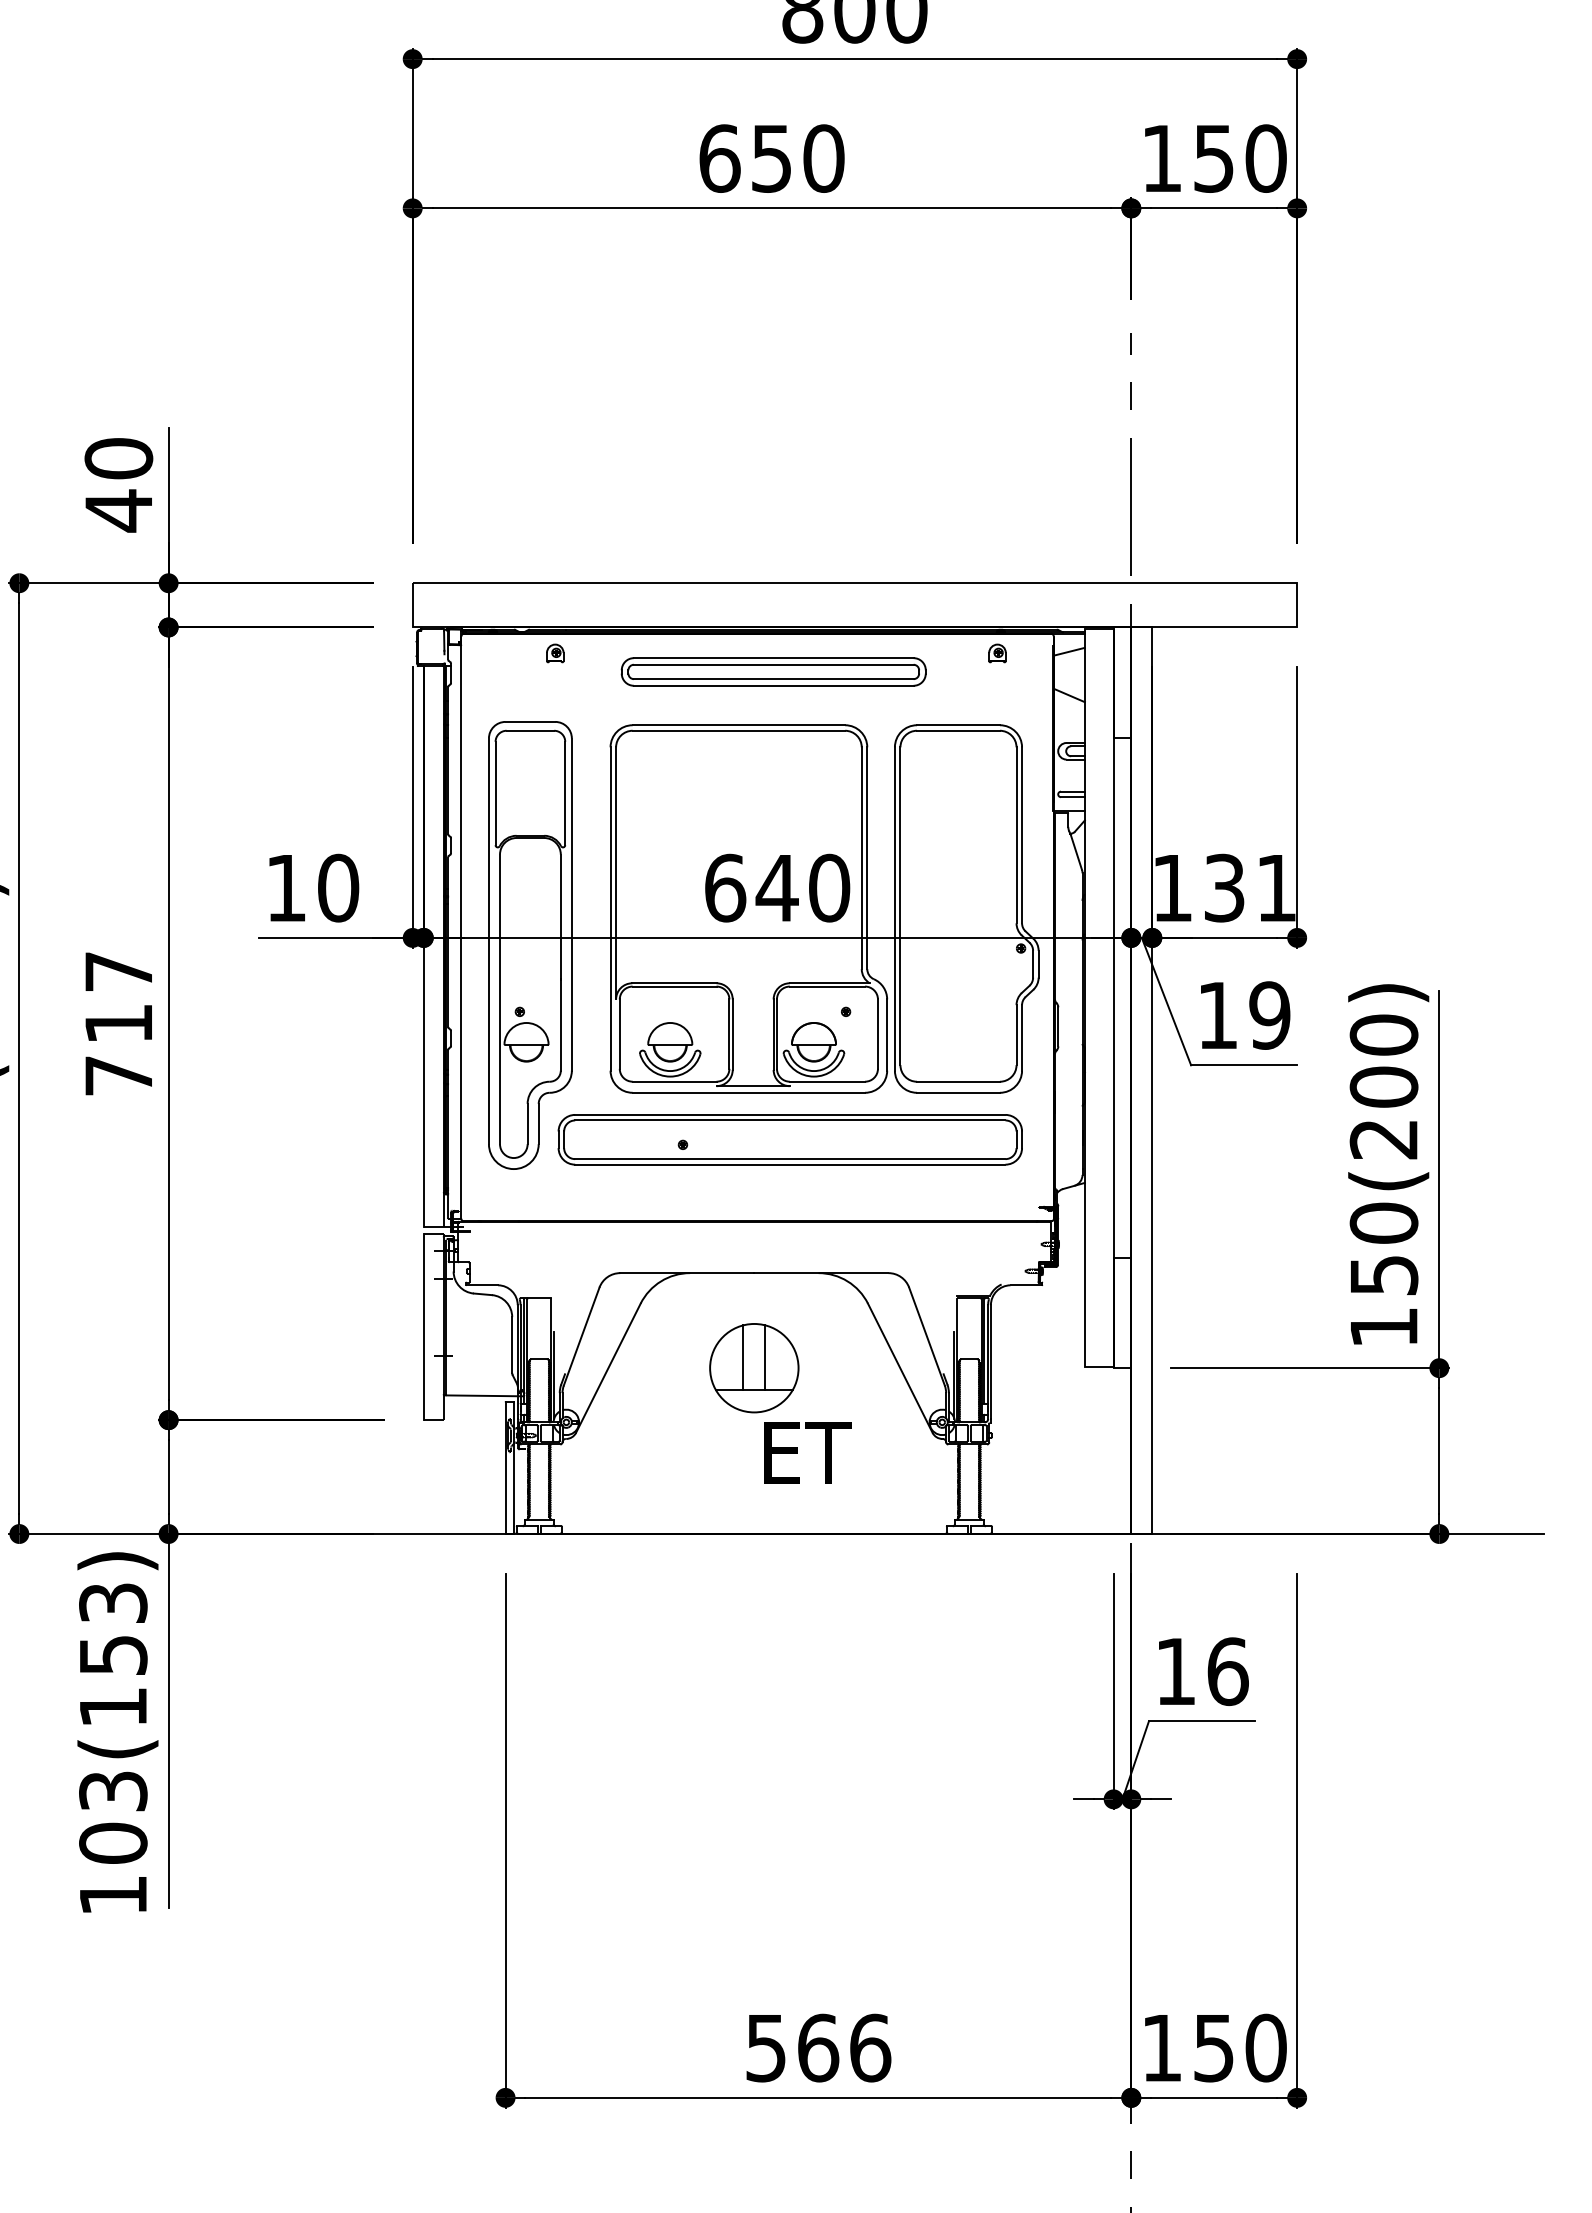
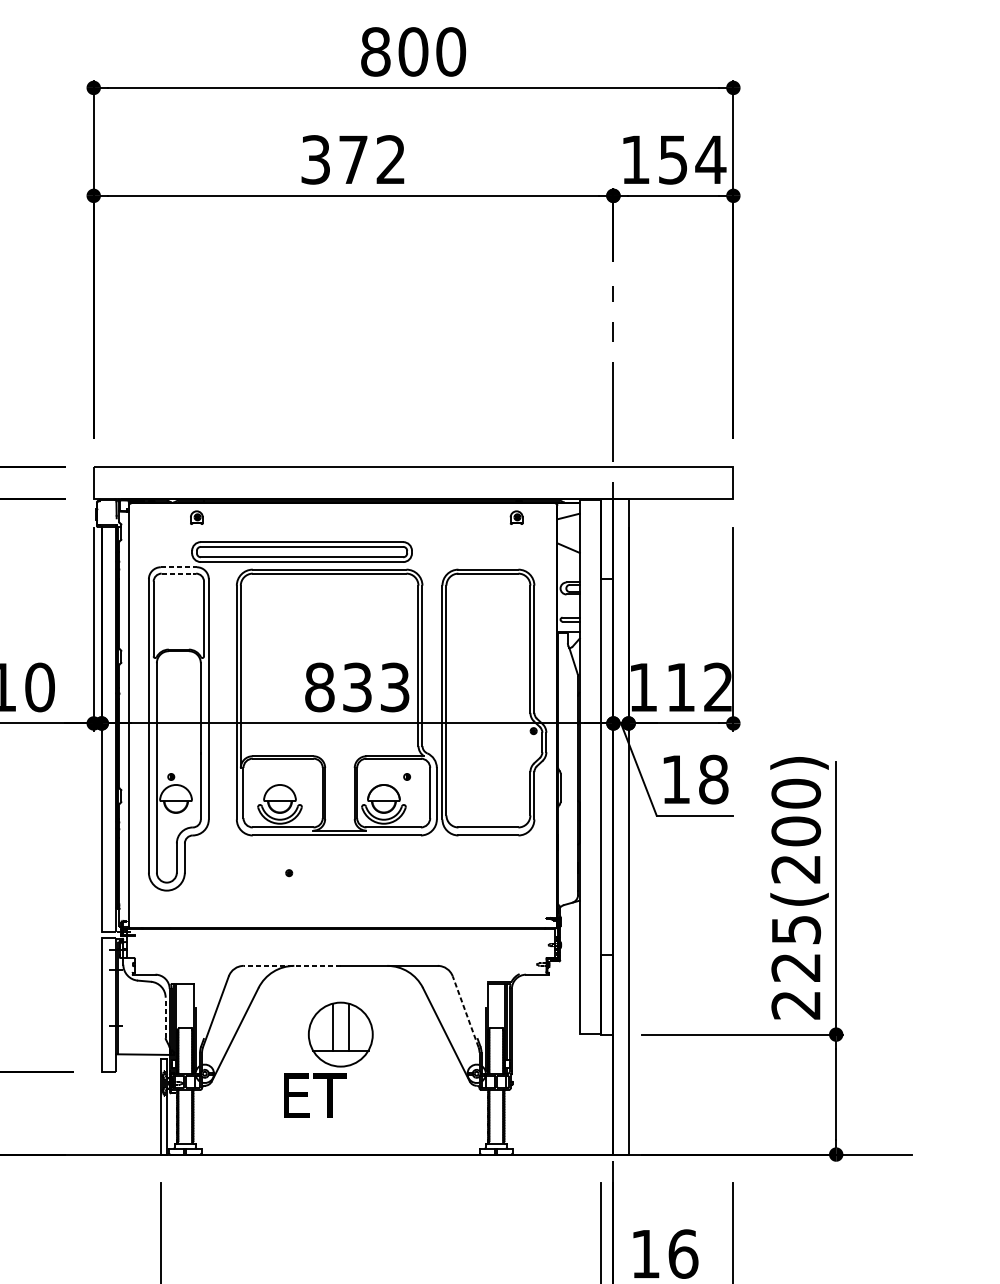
text: (771, 158) -> (353, 159), 650 -> 372
text: (1265, 158) -> (710, 159), 150 -> 154
part: (773, 671) -> (301, 551), moved
line: (530, 721) -> (178, 566), solid -> dashed
line: (530, 730) -> (178, 573), solid -> dashed
text: (777, 887) -> (357, 686), 640 -> 833
text: (1250, 887) -> (699, 686), 131 -> 112
text: (1269, 1015) -> (713, 779), 19 -> 18
part: (789, 1139) -> (366, 869), removed
line: (686, 1273) -> (291, 966), solid -> dashed
text: (1383, 1274) -> (795, 966), 150(200) -> 225(200)
line: (926, 1336) -> (465, 1011), solid -> dashed
line: (512, 1345) -> (165, 1018), solid -> dashed
text: (807, 1452) -> (314, 1095), moved

